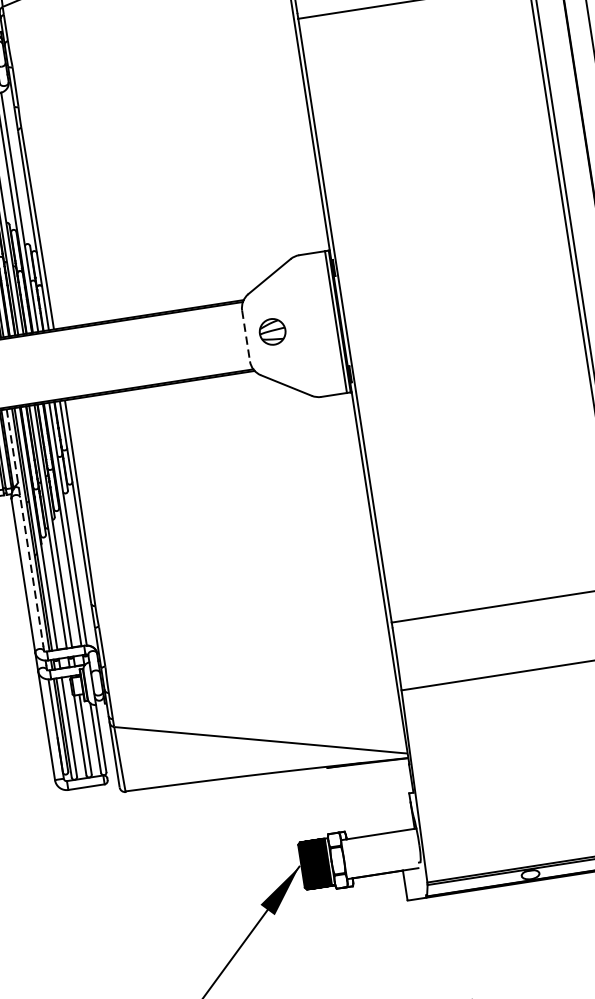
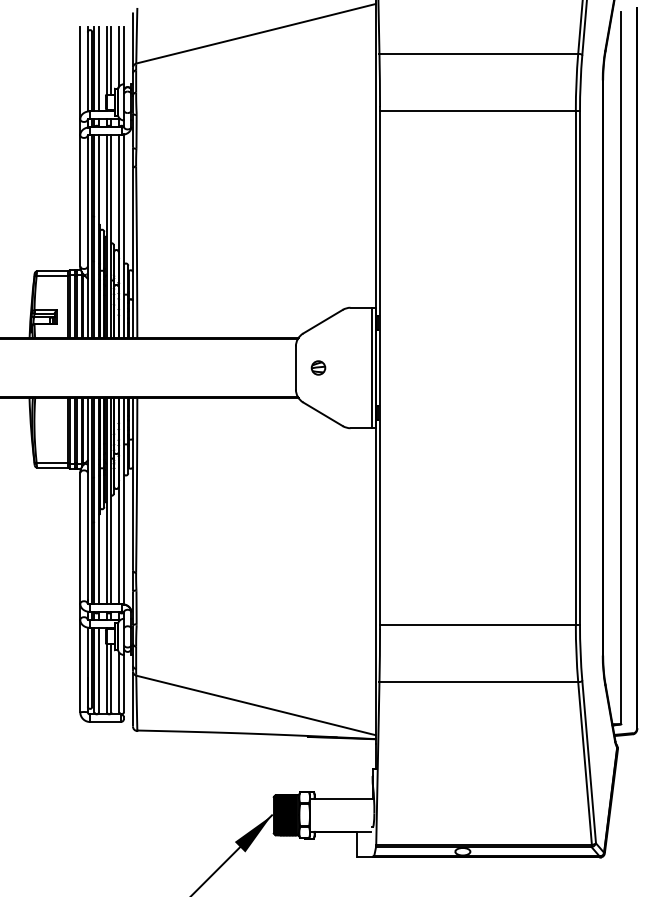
part: (272, 331) -> (318, 367), size x0.62
line: (245, 336) -> (295, 368), dashed -> solid
line: (24, 528) -> (87, 499), dashed -> solid

